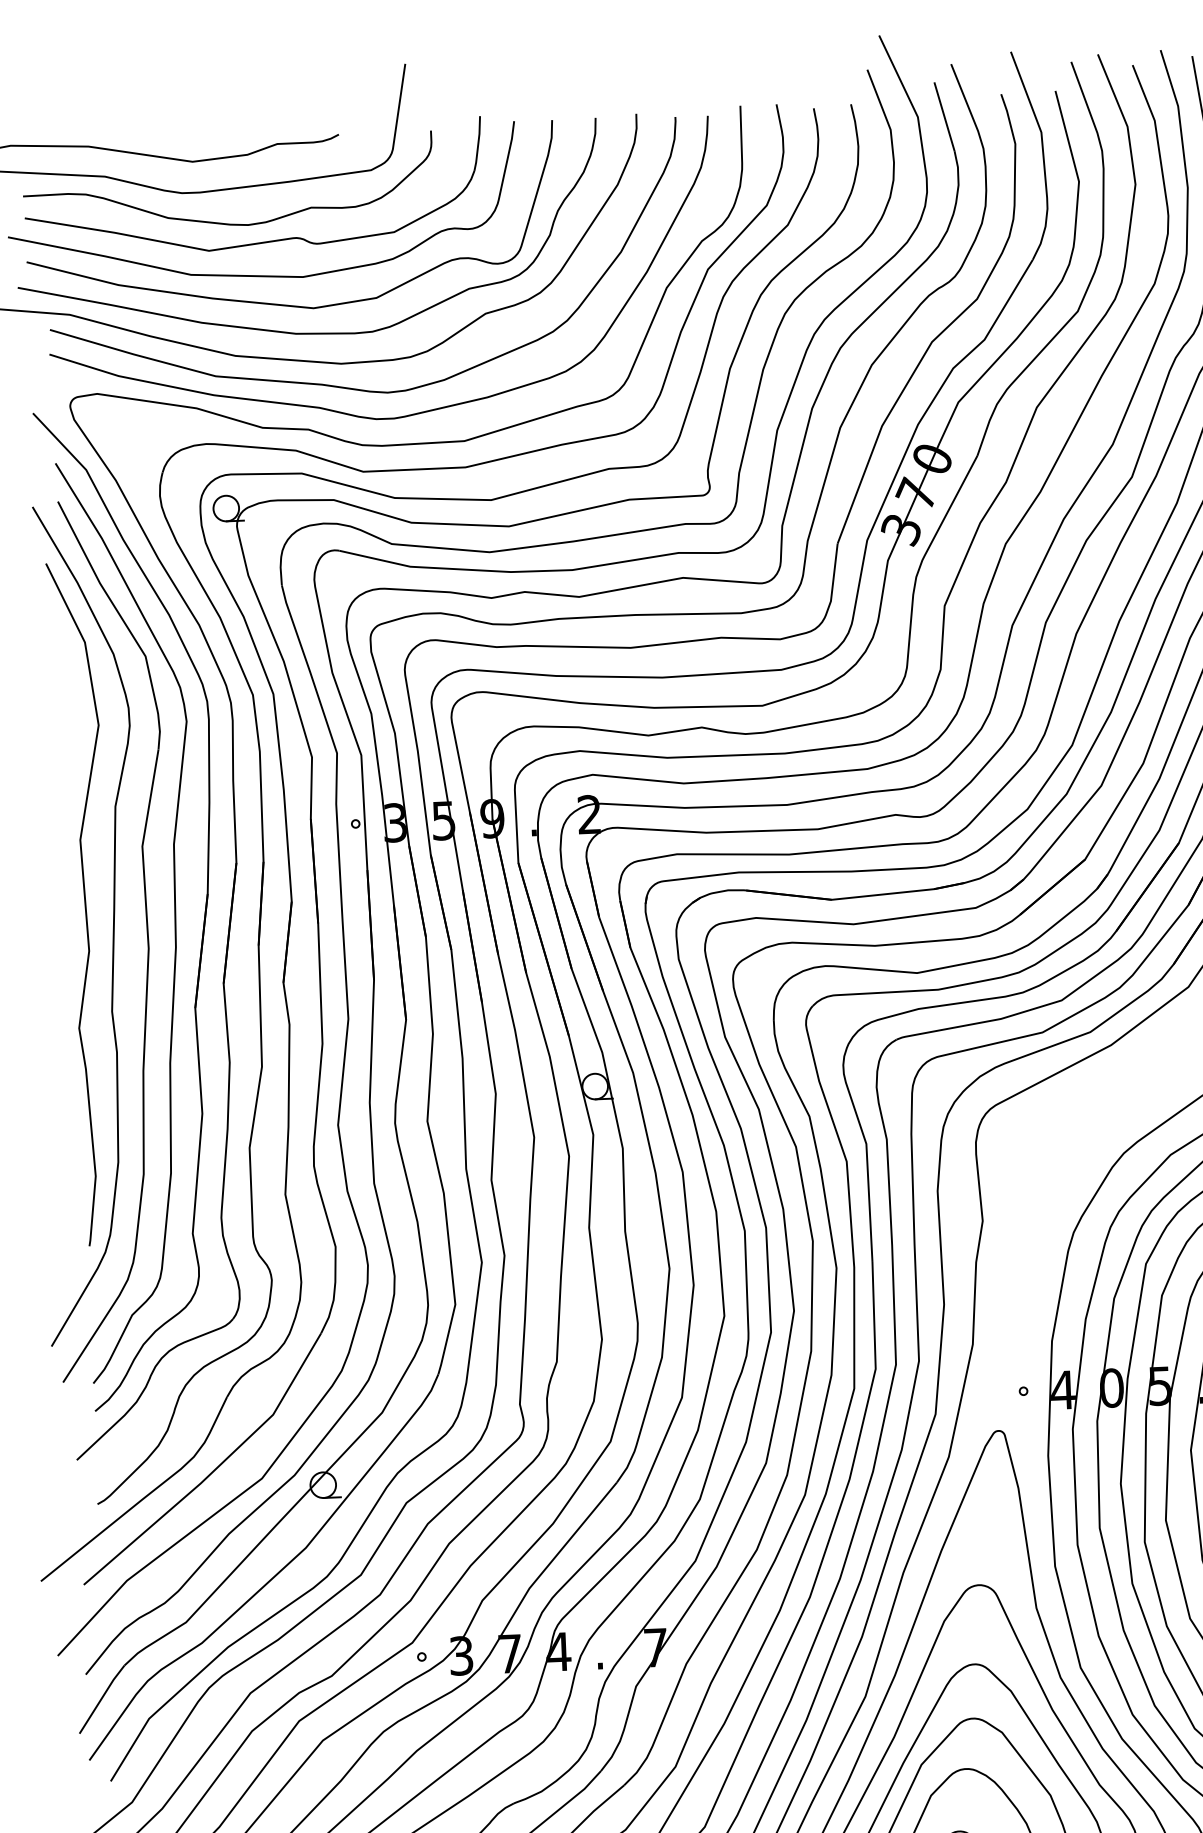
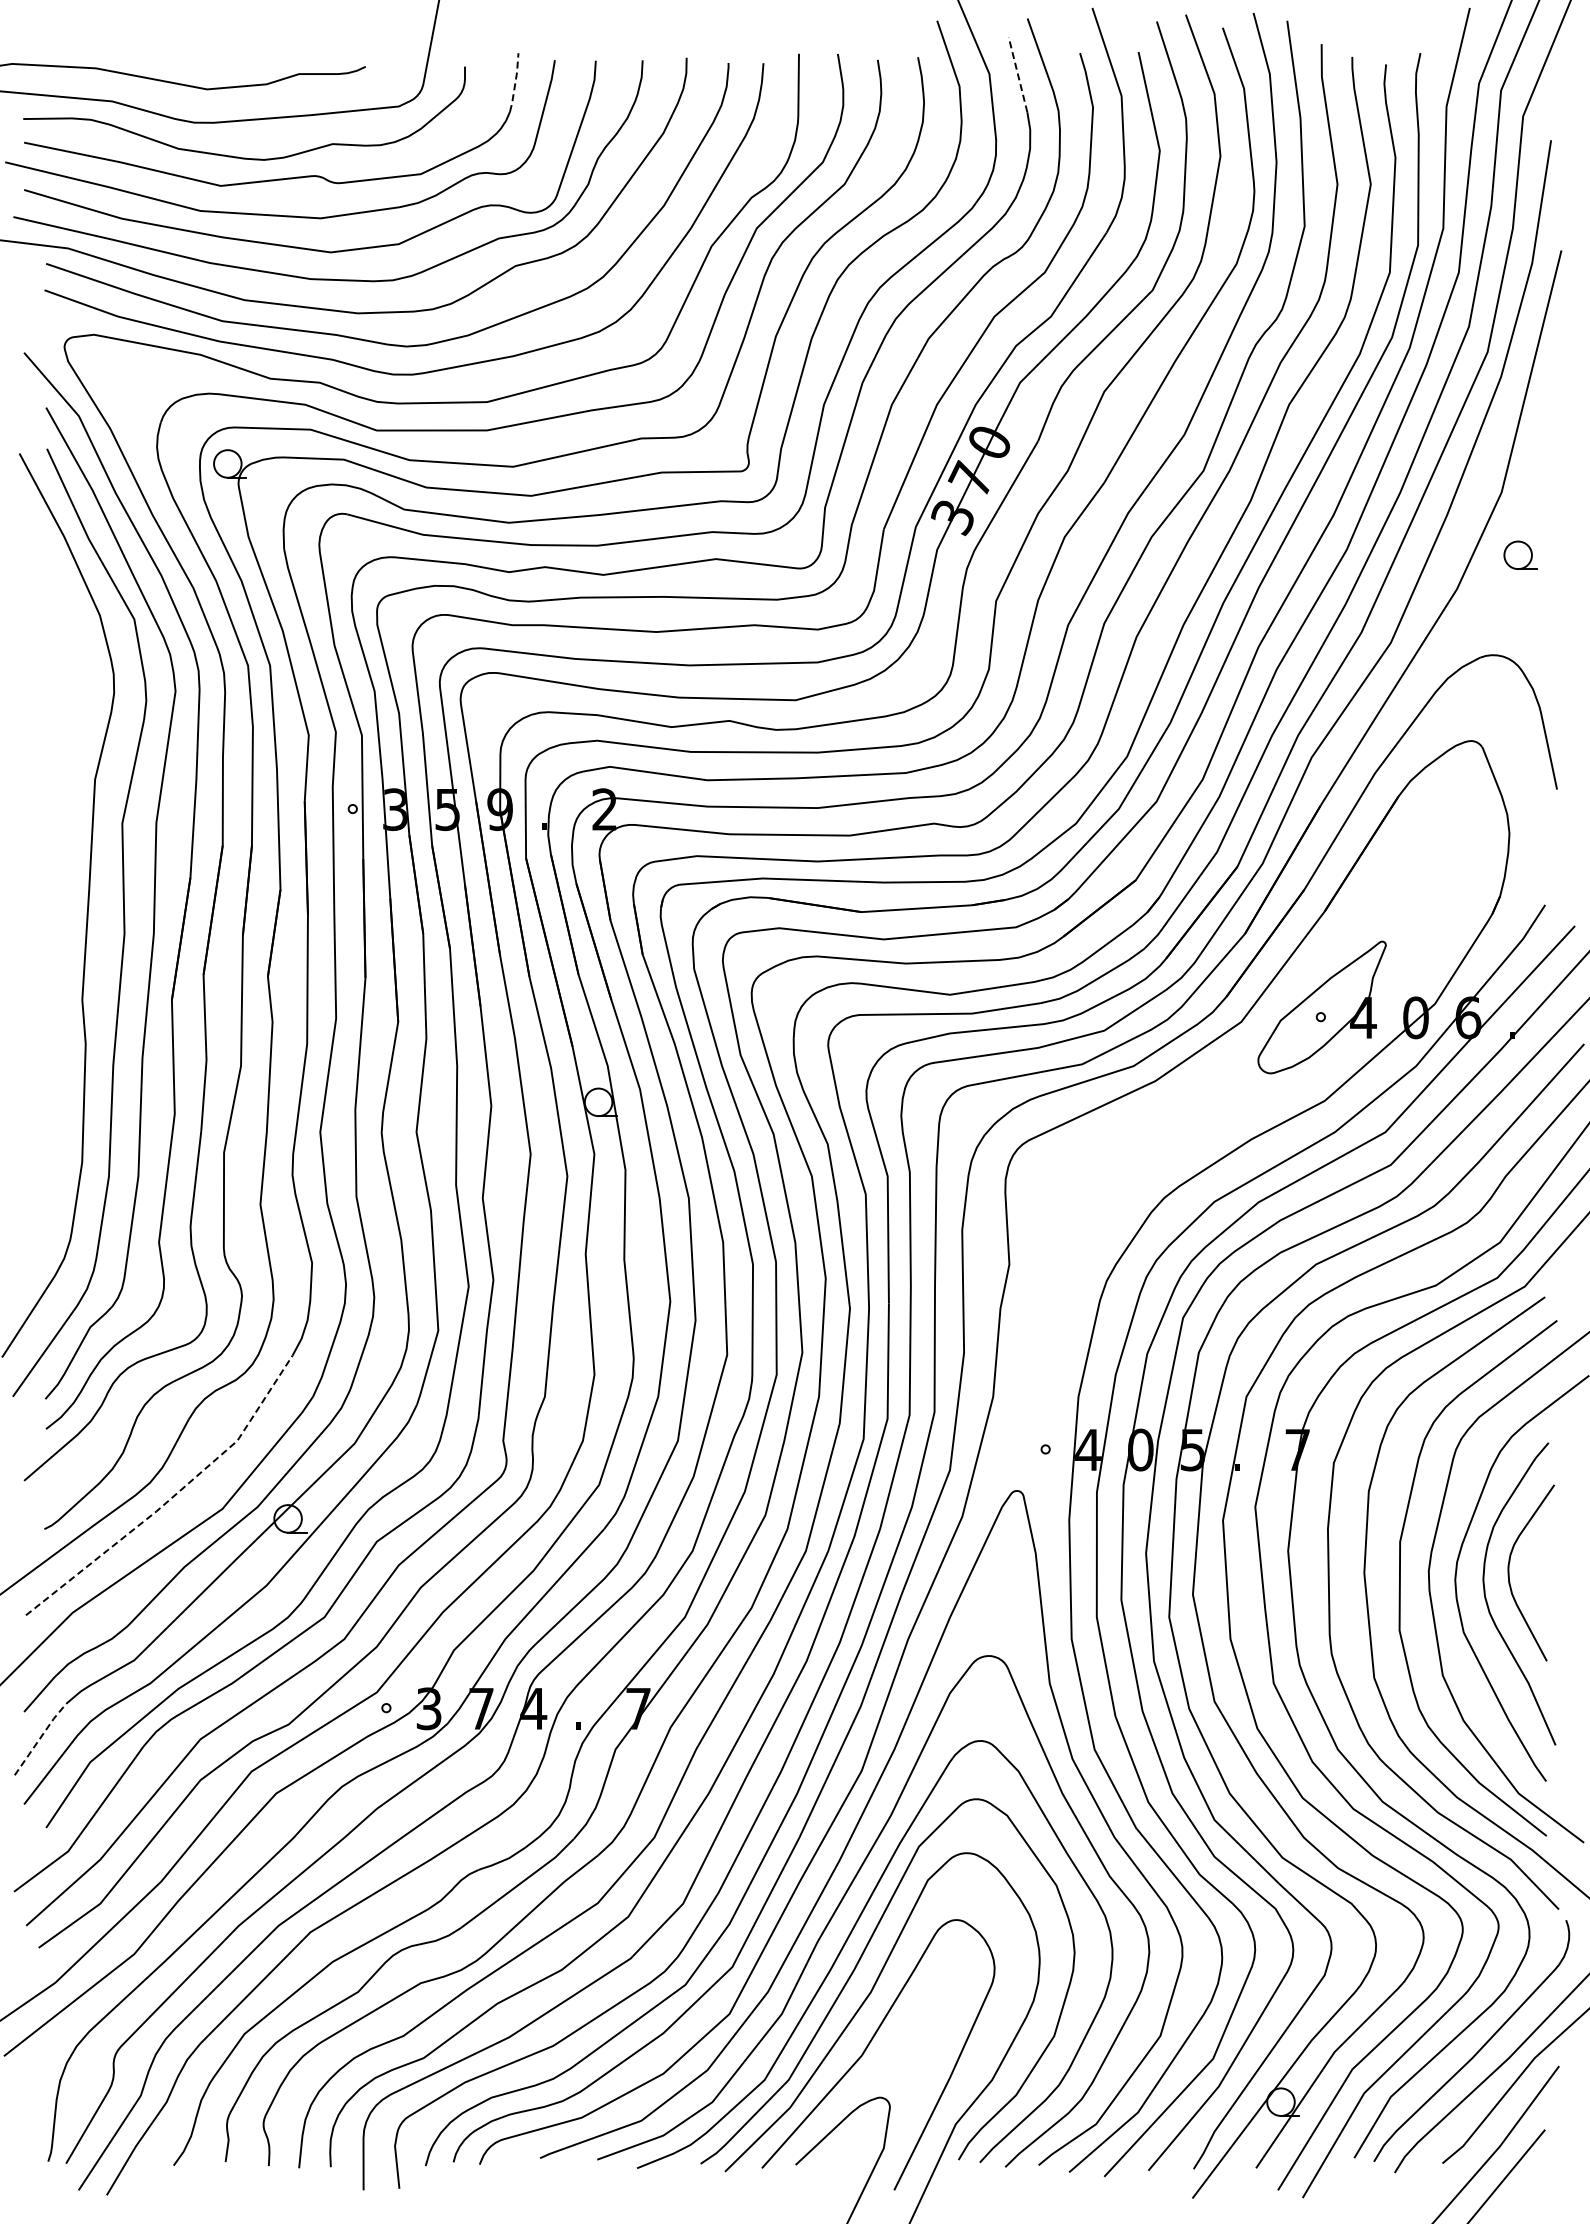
line: (944, 116) -> (1018, 74), solid -> dashed
line: (478, 143) -> (515, 82), solid -> dashed
curve: (84, 903) -> (57, 882), removed
line: (215, 1469) -> (172, 1497), solid -> dashed
line: (102, 1698) -> (40, 1738), solid -> dashed

